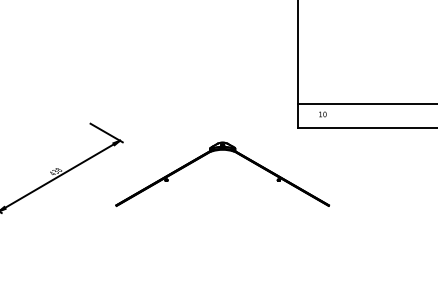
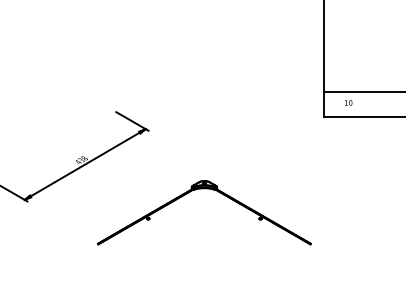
part: (217, 151) -> (199, 189), moved

